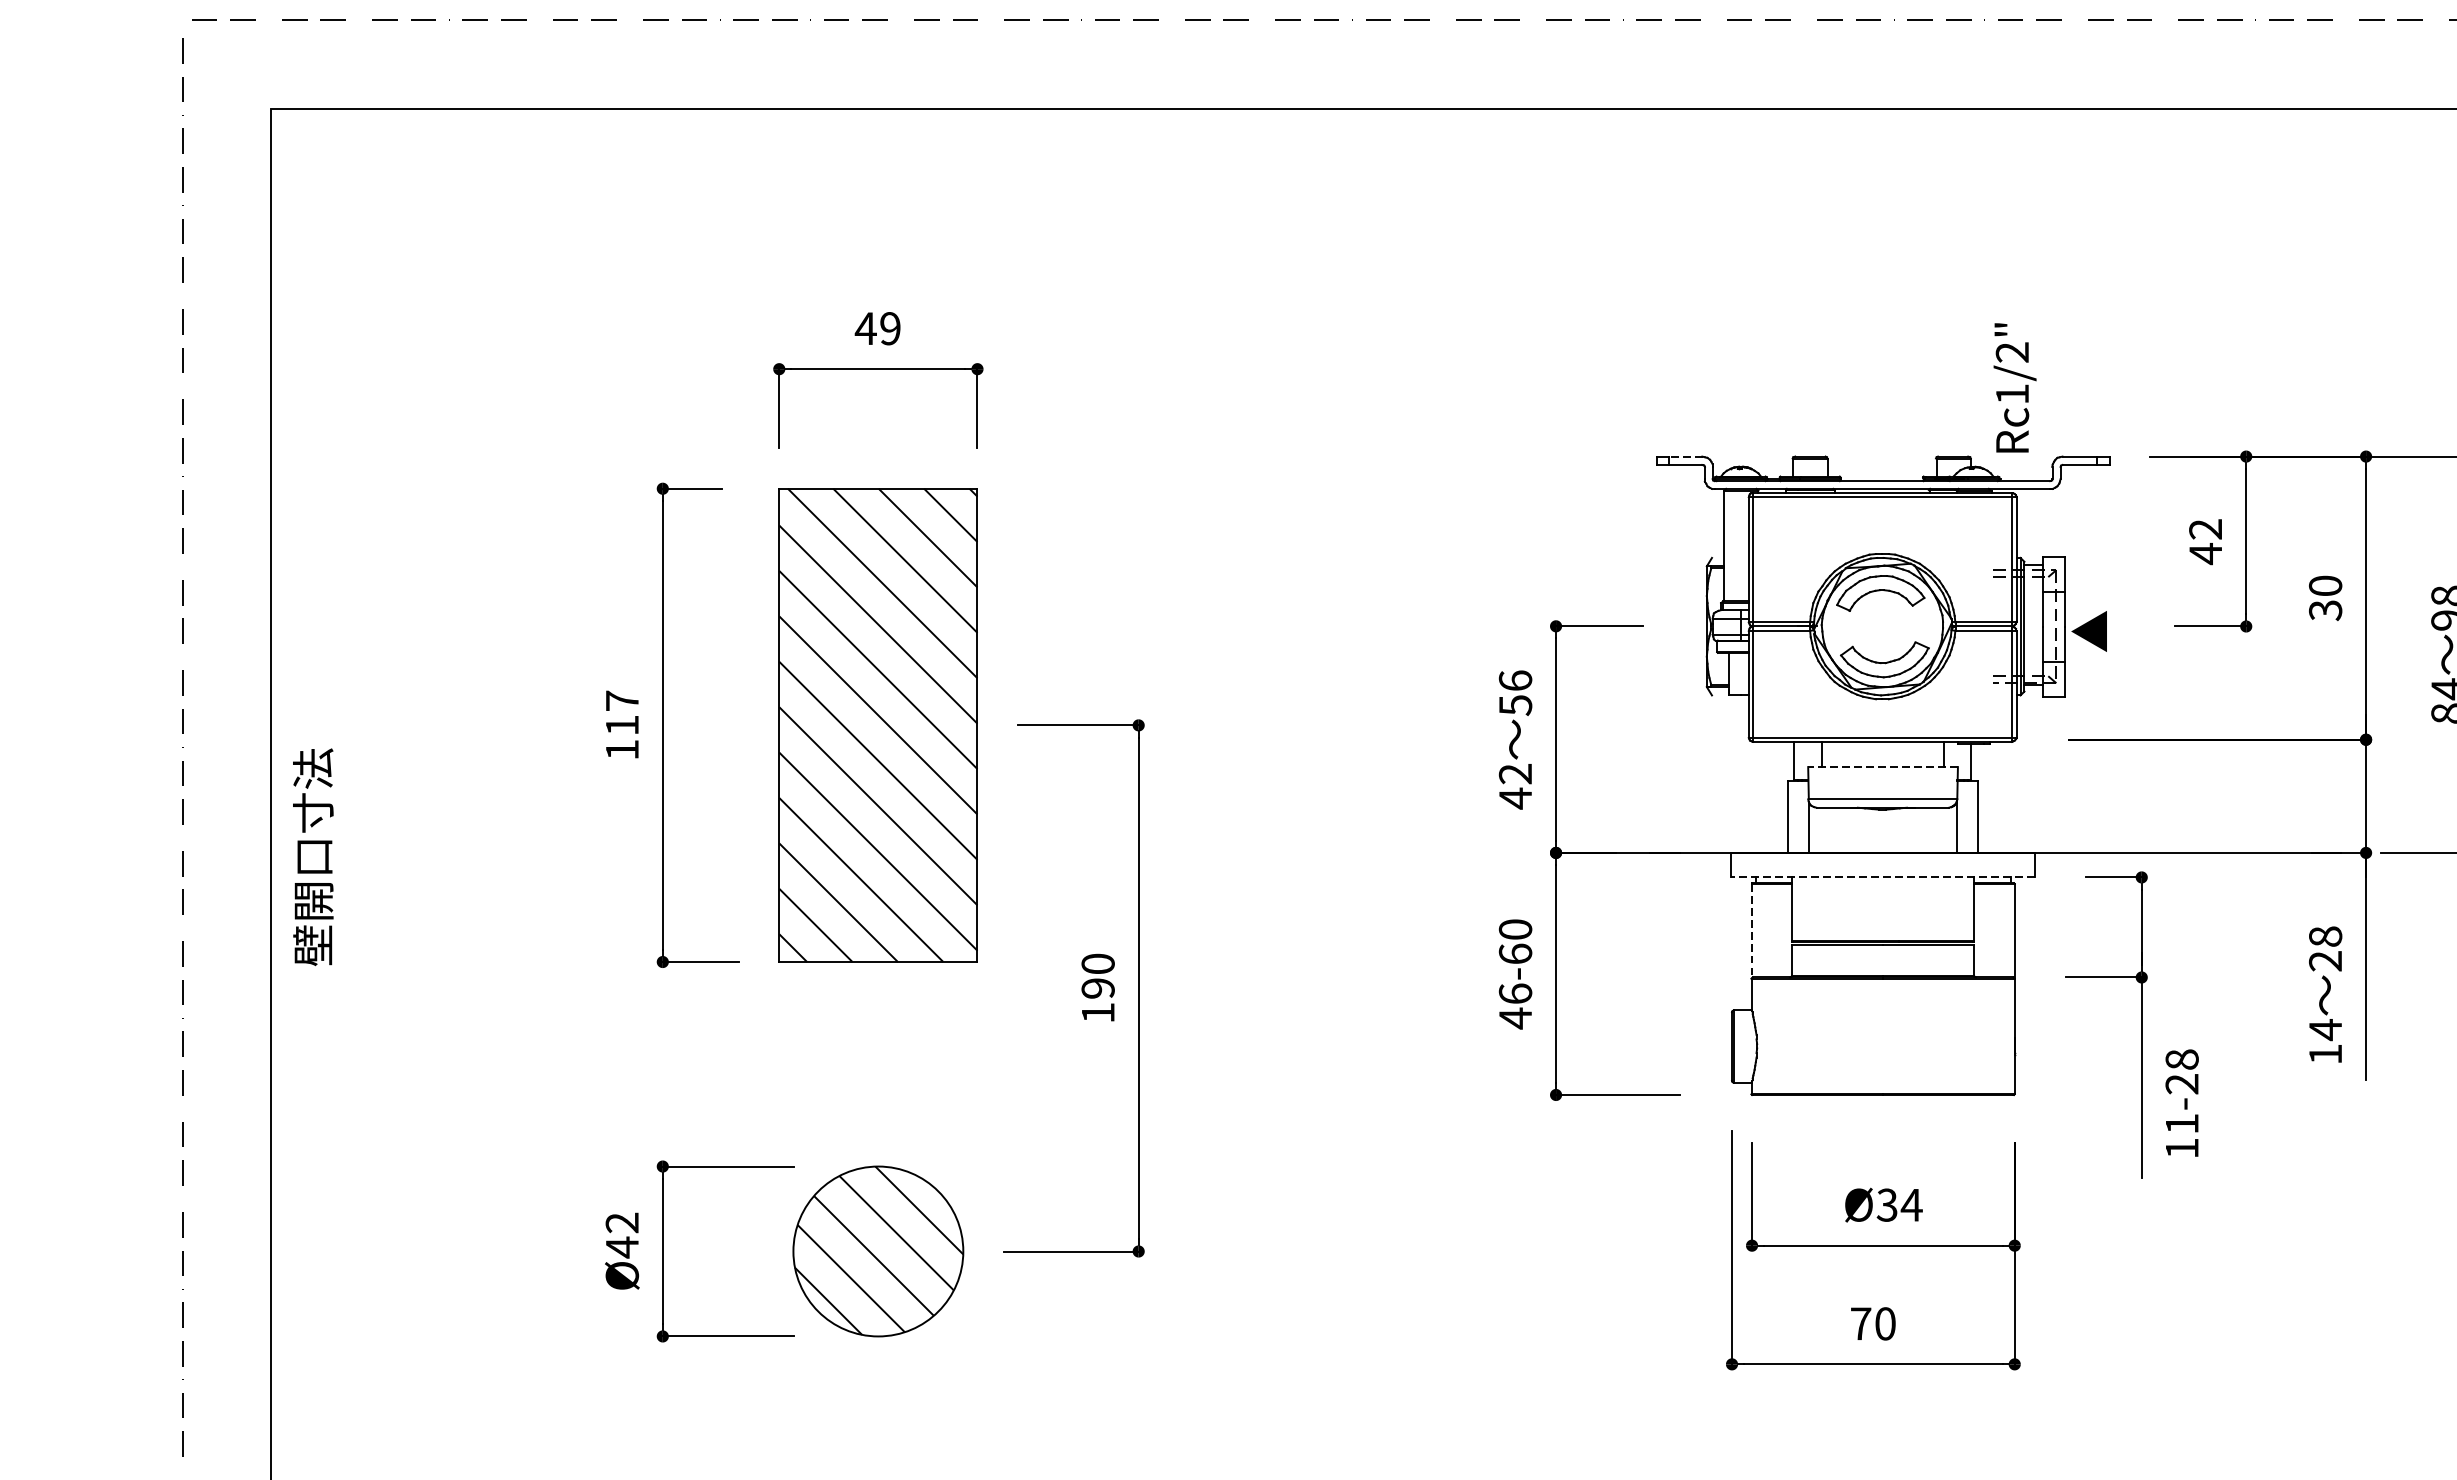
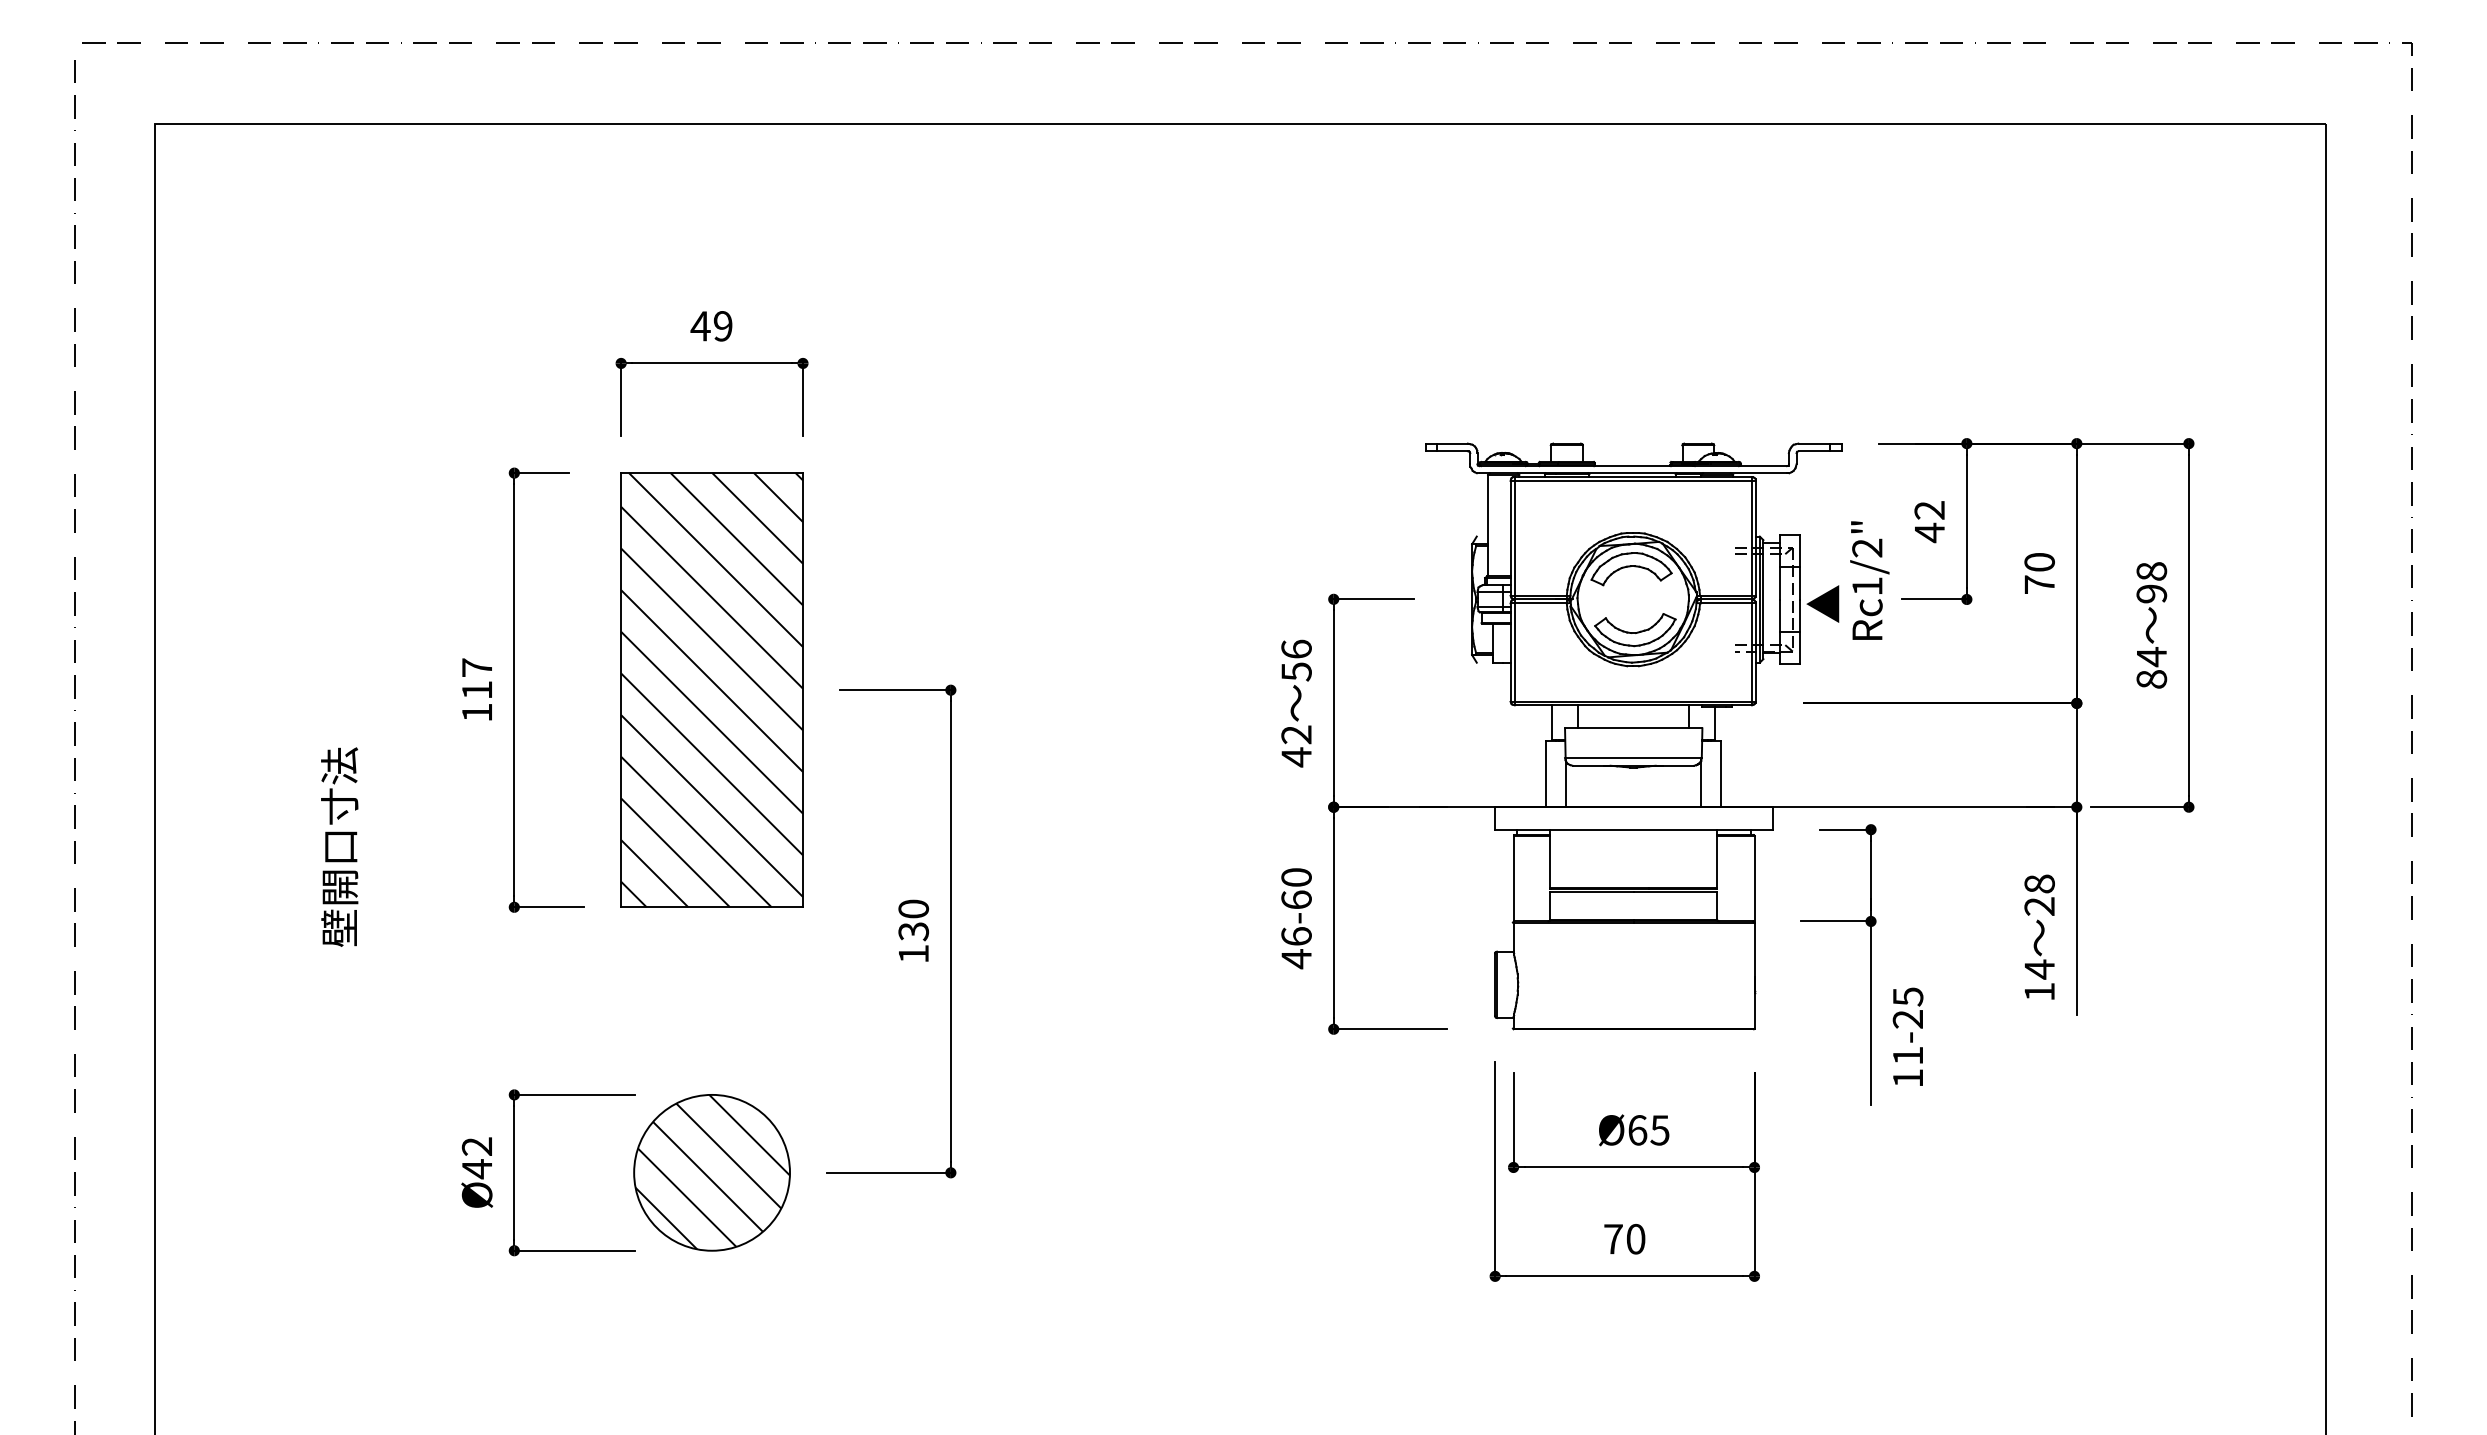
text: (2014, 387) -> (1869, 580), moved
line: (1685, 456) -> (1452, 443), dashed -> solid
text: (2325, 610) -> (2039, 584), 30 -> 70
line: (1882, 767) -> (1633, 728), dashed -> solid
text: (313, 856) -> (339, 846), moved
line: (1882, 877) -> (1633, 829), dashed -> solid
line: (1752, 931) -> (1513, 879), dashed -> solid
text: (1097, 988) -> (913, 931), 190 -> 130
text: (2181, 1059) -> (1907, 996), 11-28 -> 11-25
text: (1900, 1205) -> (1649, 1130), Ø34 -> Ø65

